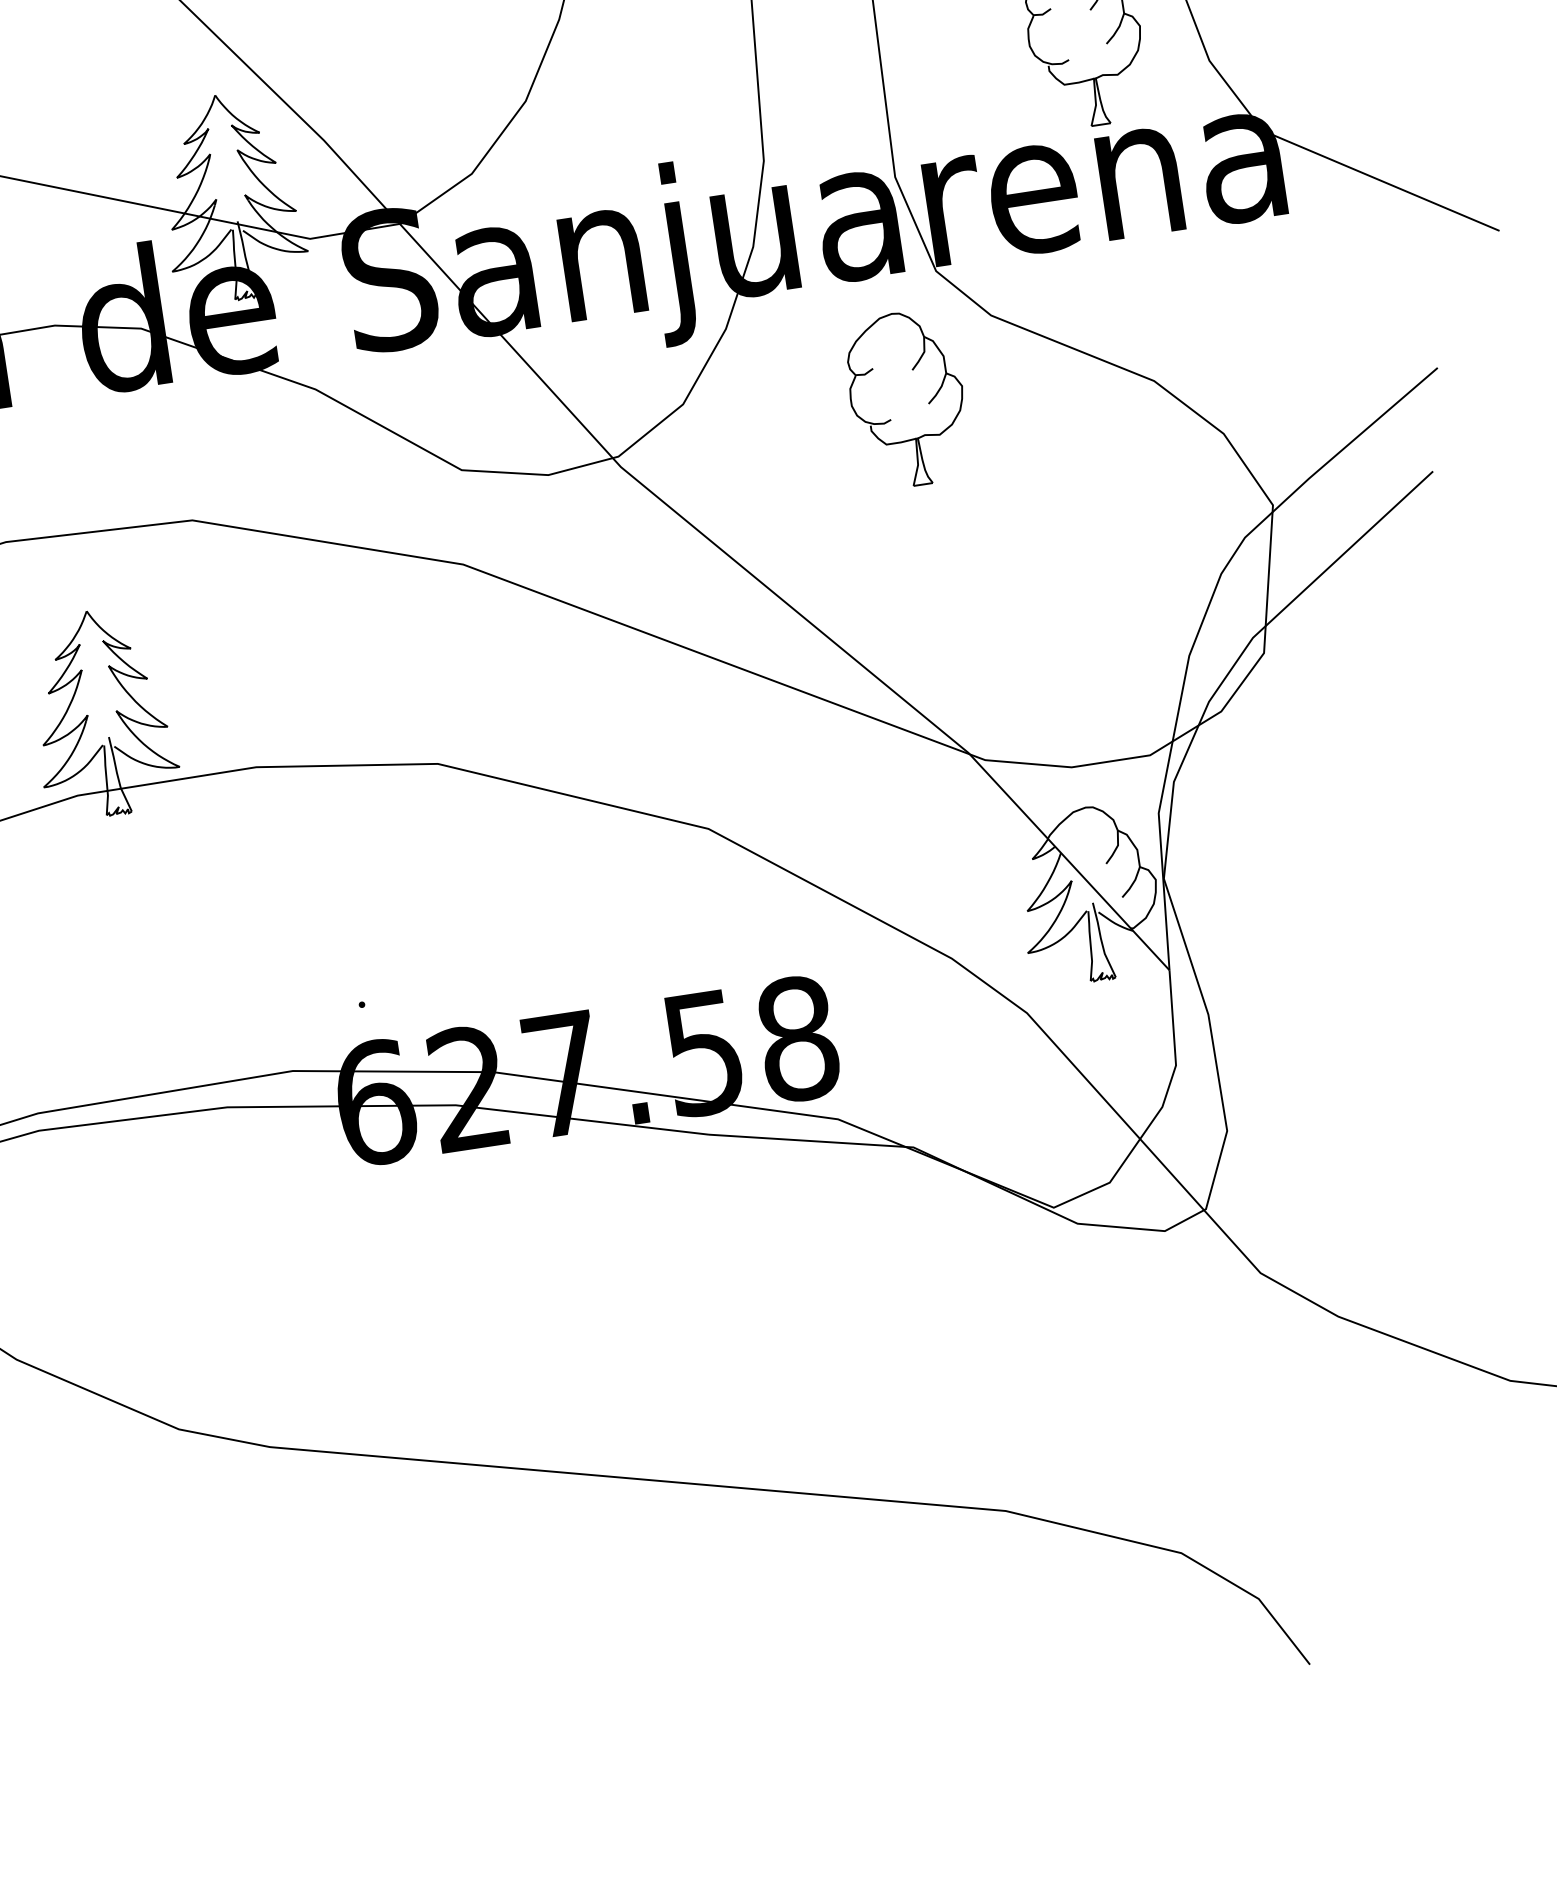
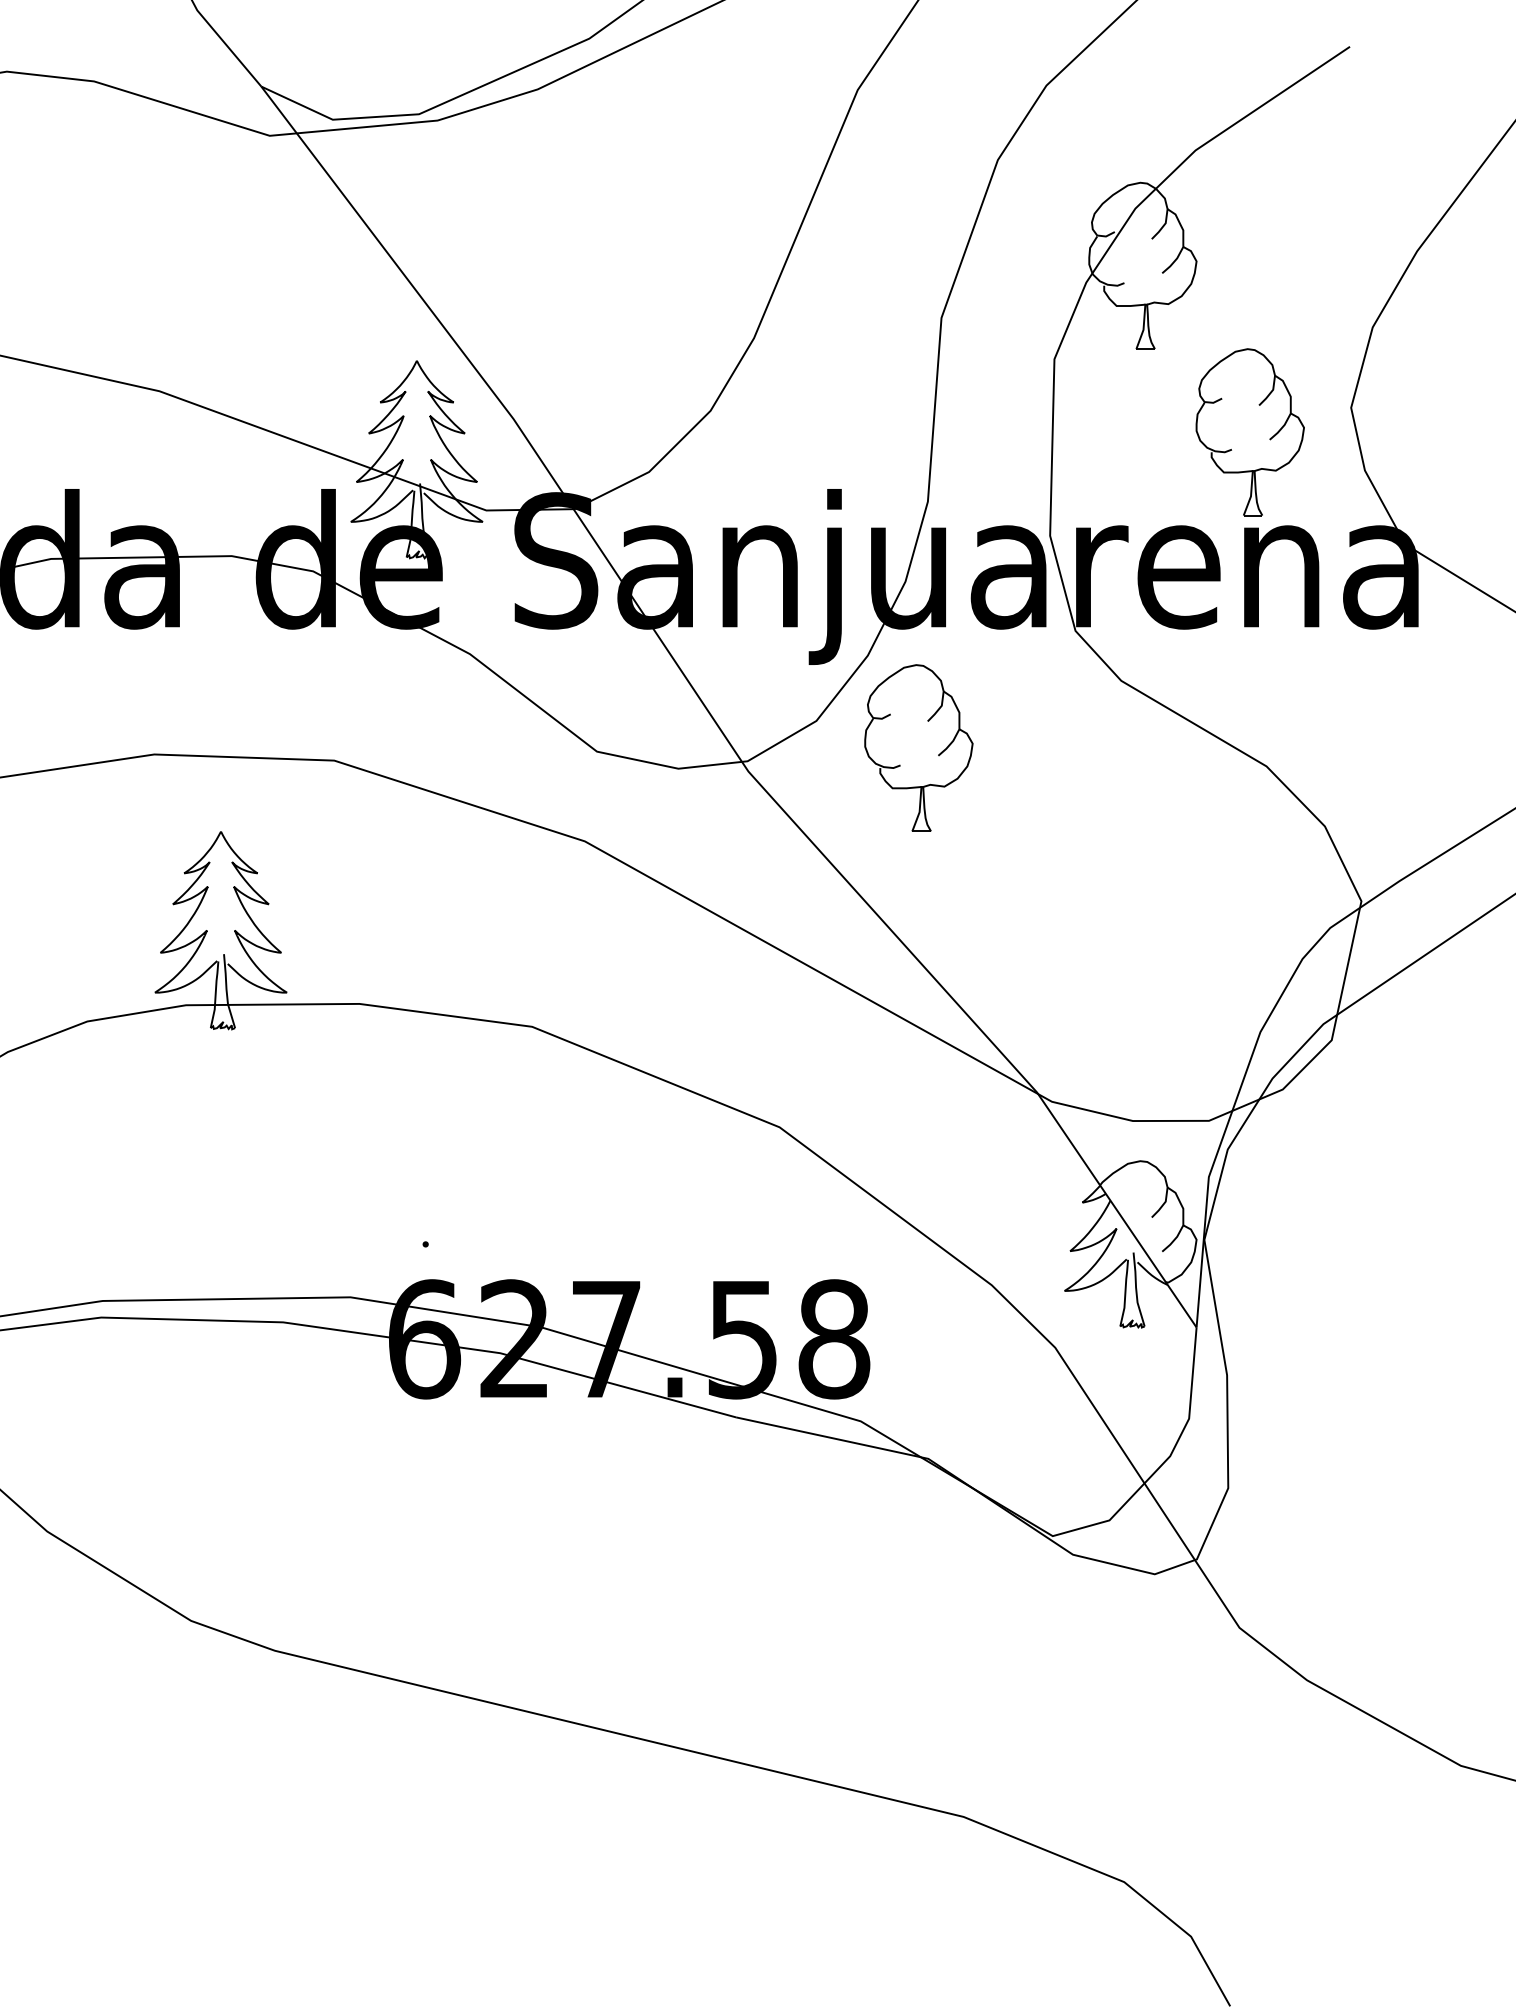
part: (906, 398) -> (918, 747), moved

